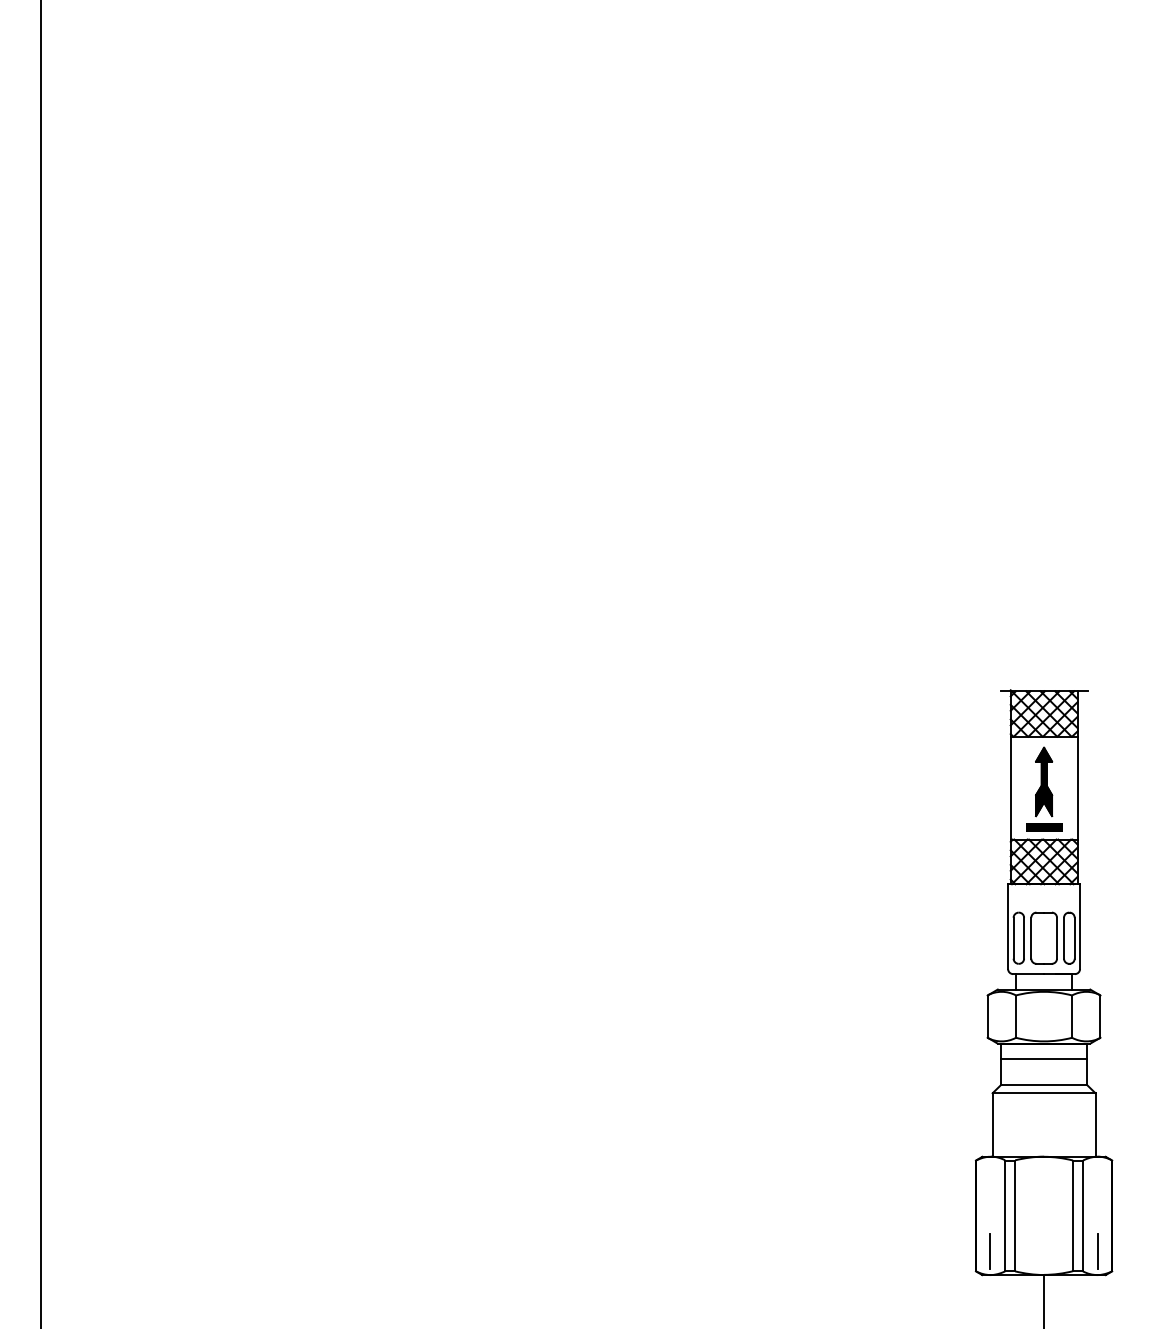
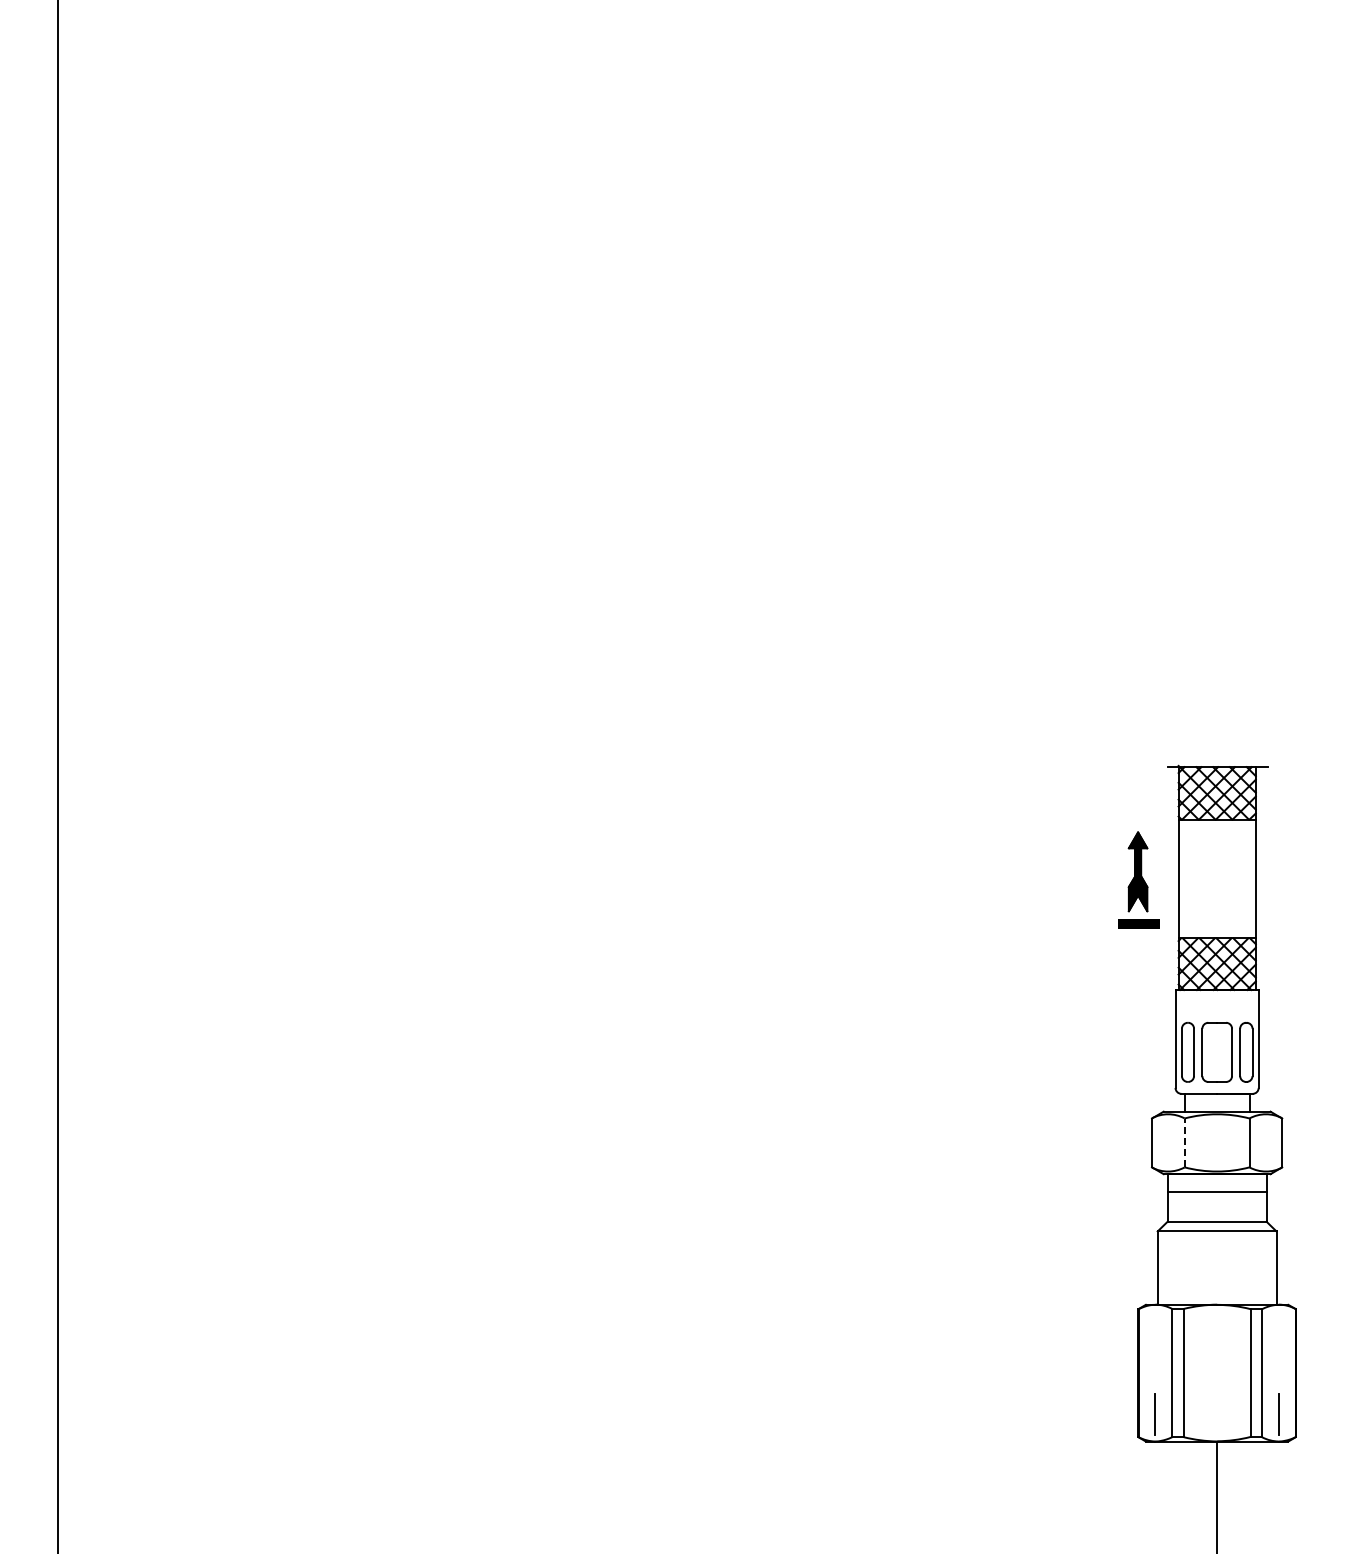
part: (1044, 788) -> (1138, 879), moved
line: (1015, 1016) -> (1184, 1142), solid -> dashed

